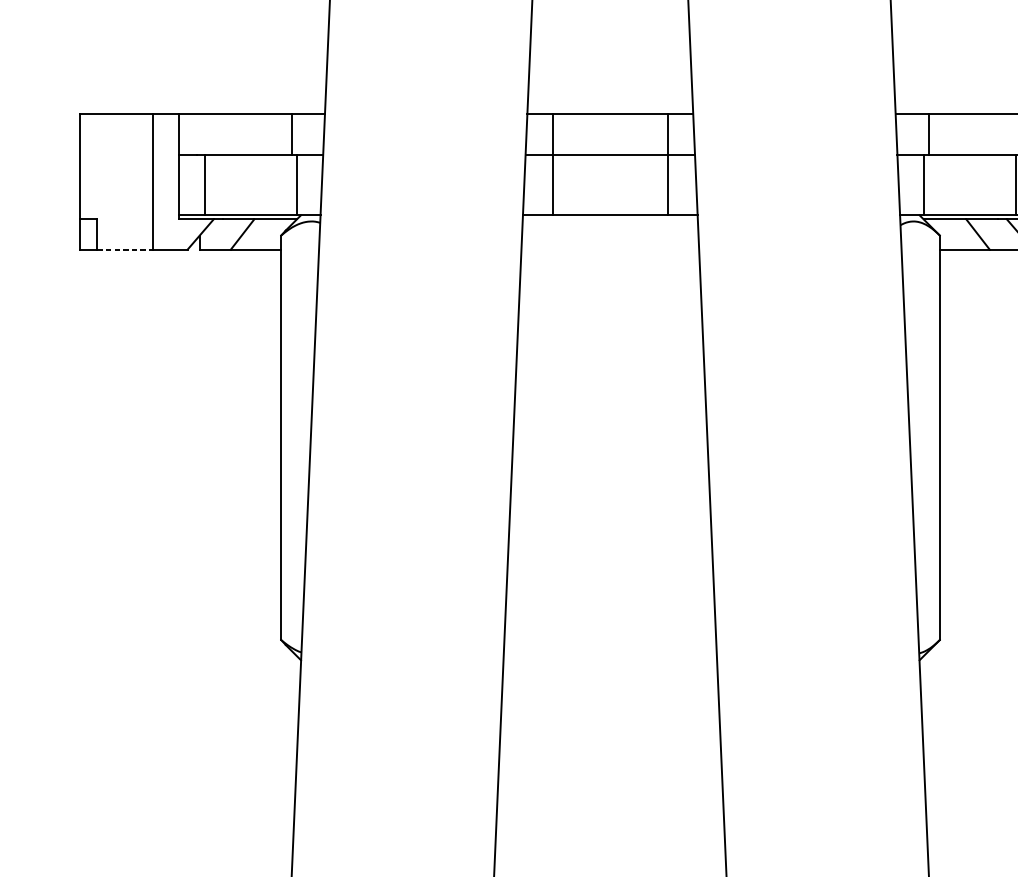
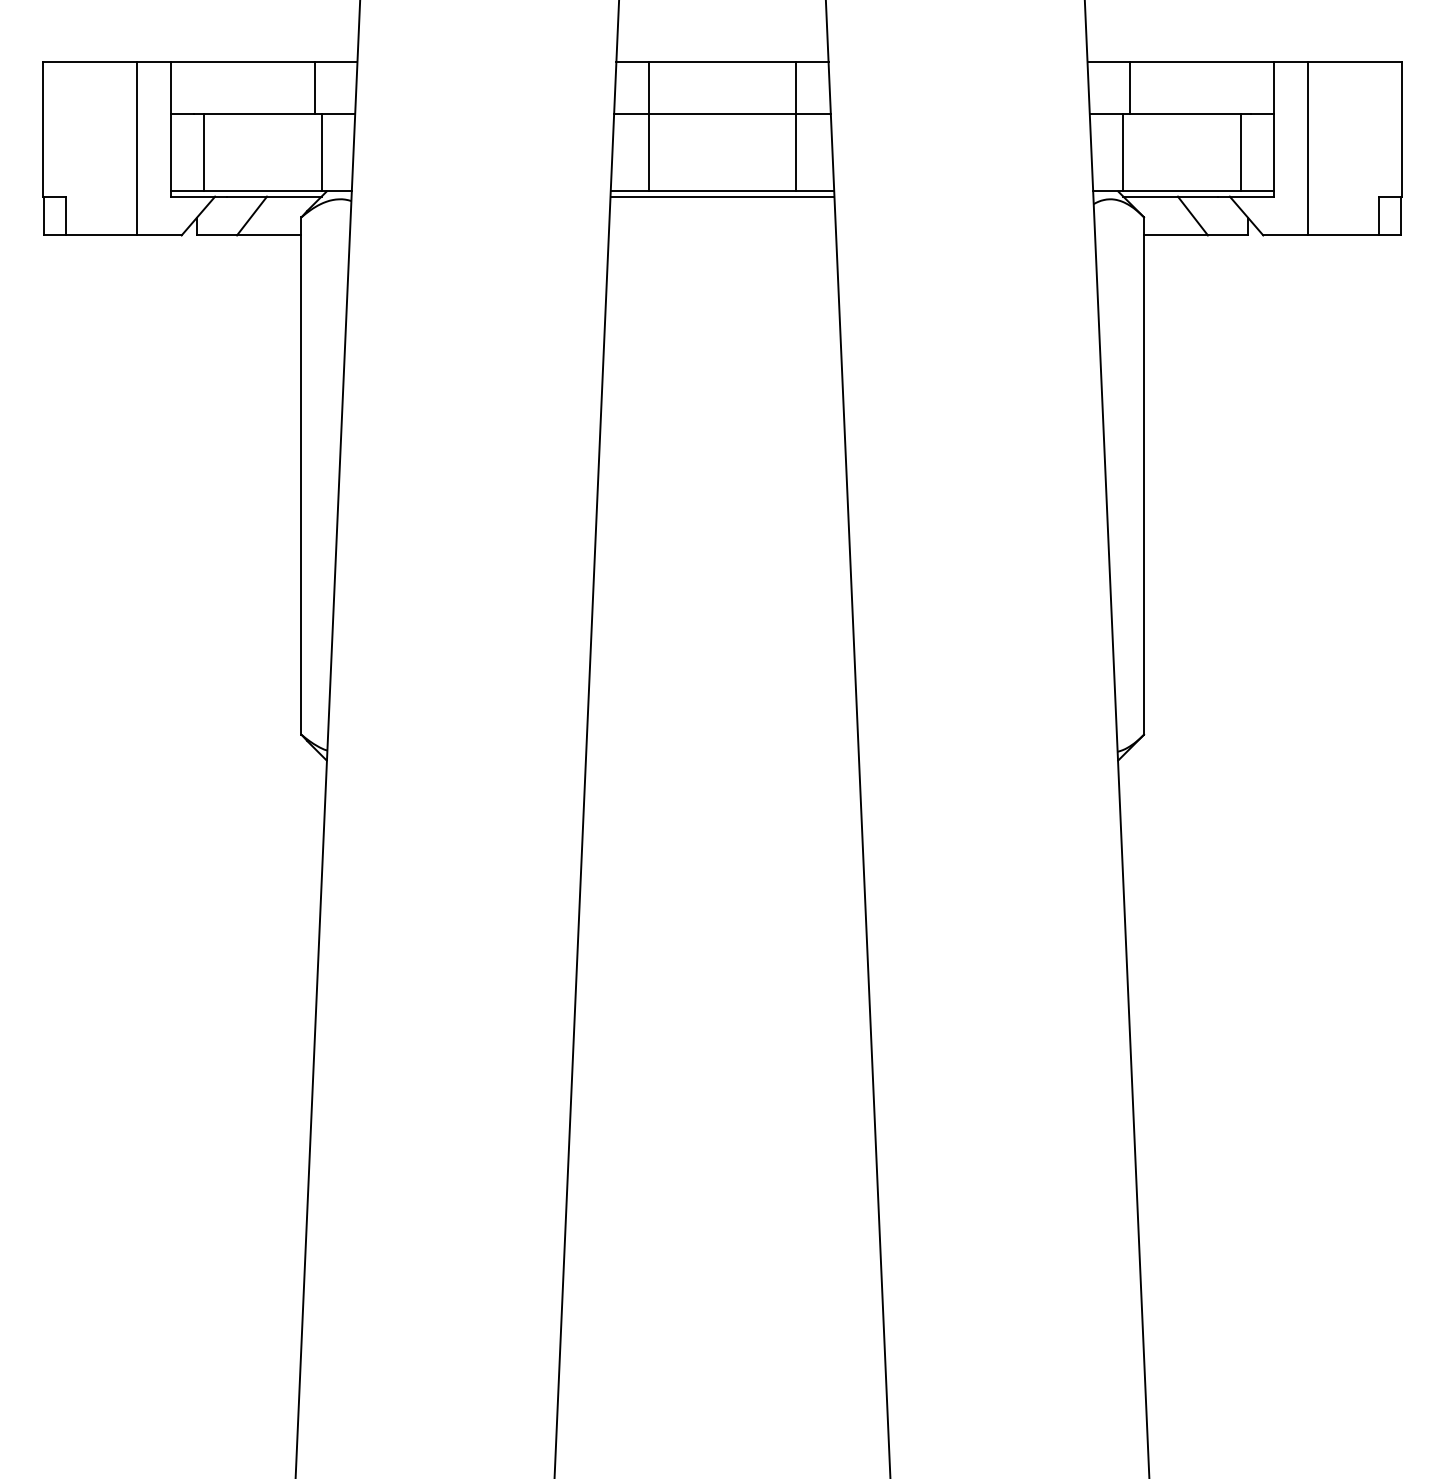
line: (610, 219) -> (722, 196), added
line: (125, 249) -> (102, 235), dashed -> solid

